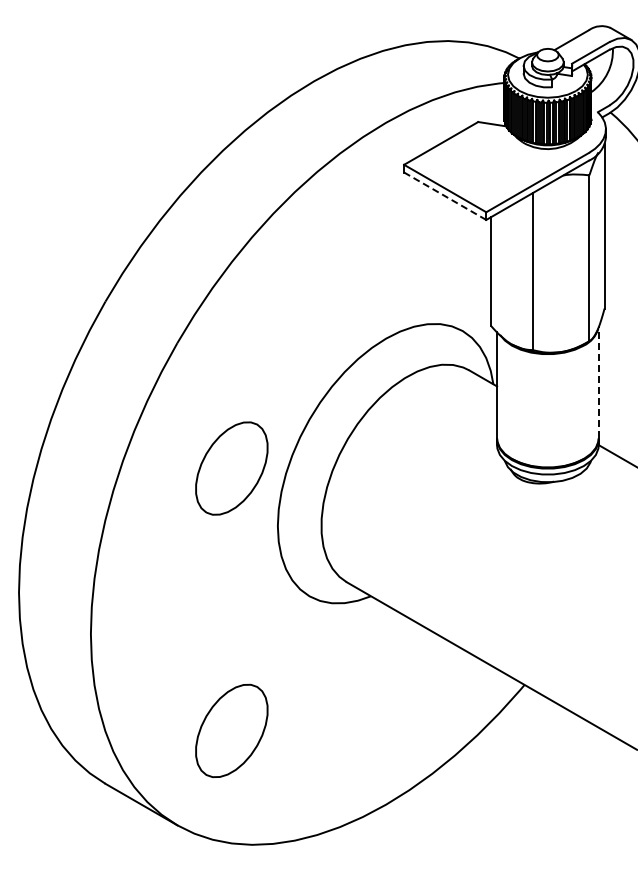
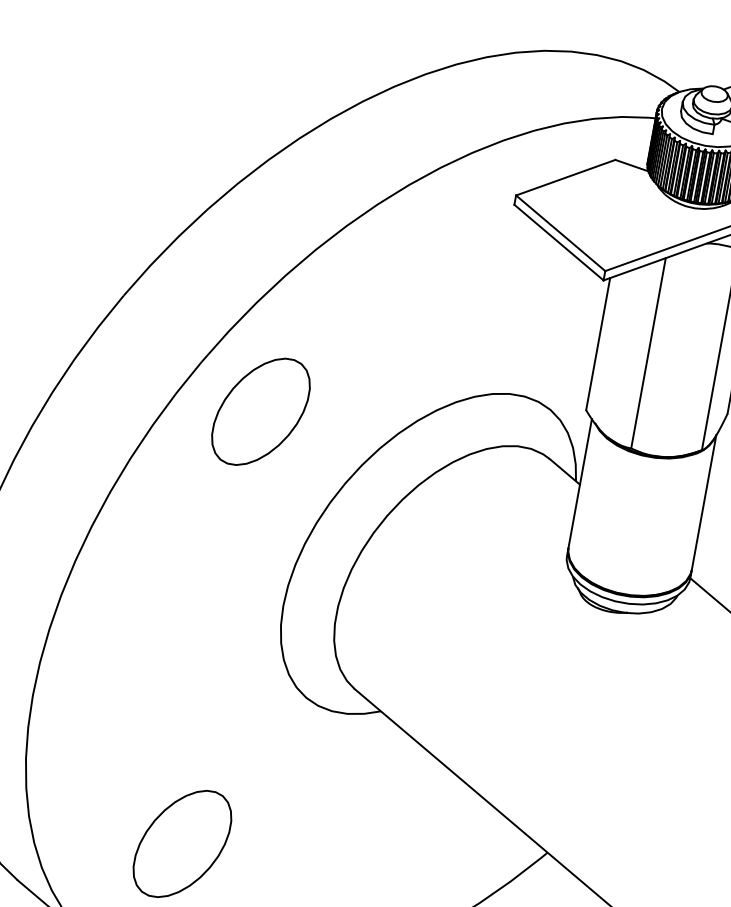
line: (444, 195) -> (558, 241), dashed -> solid
line: (598, 382) -> (703, 502), dashed -> solid
part: (231, 468) -> (260, 411), moved

